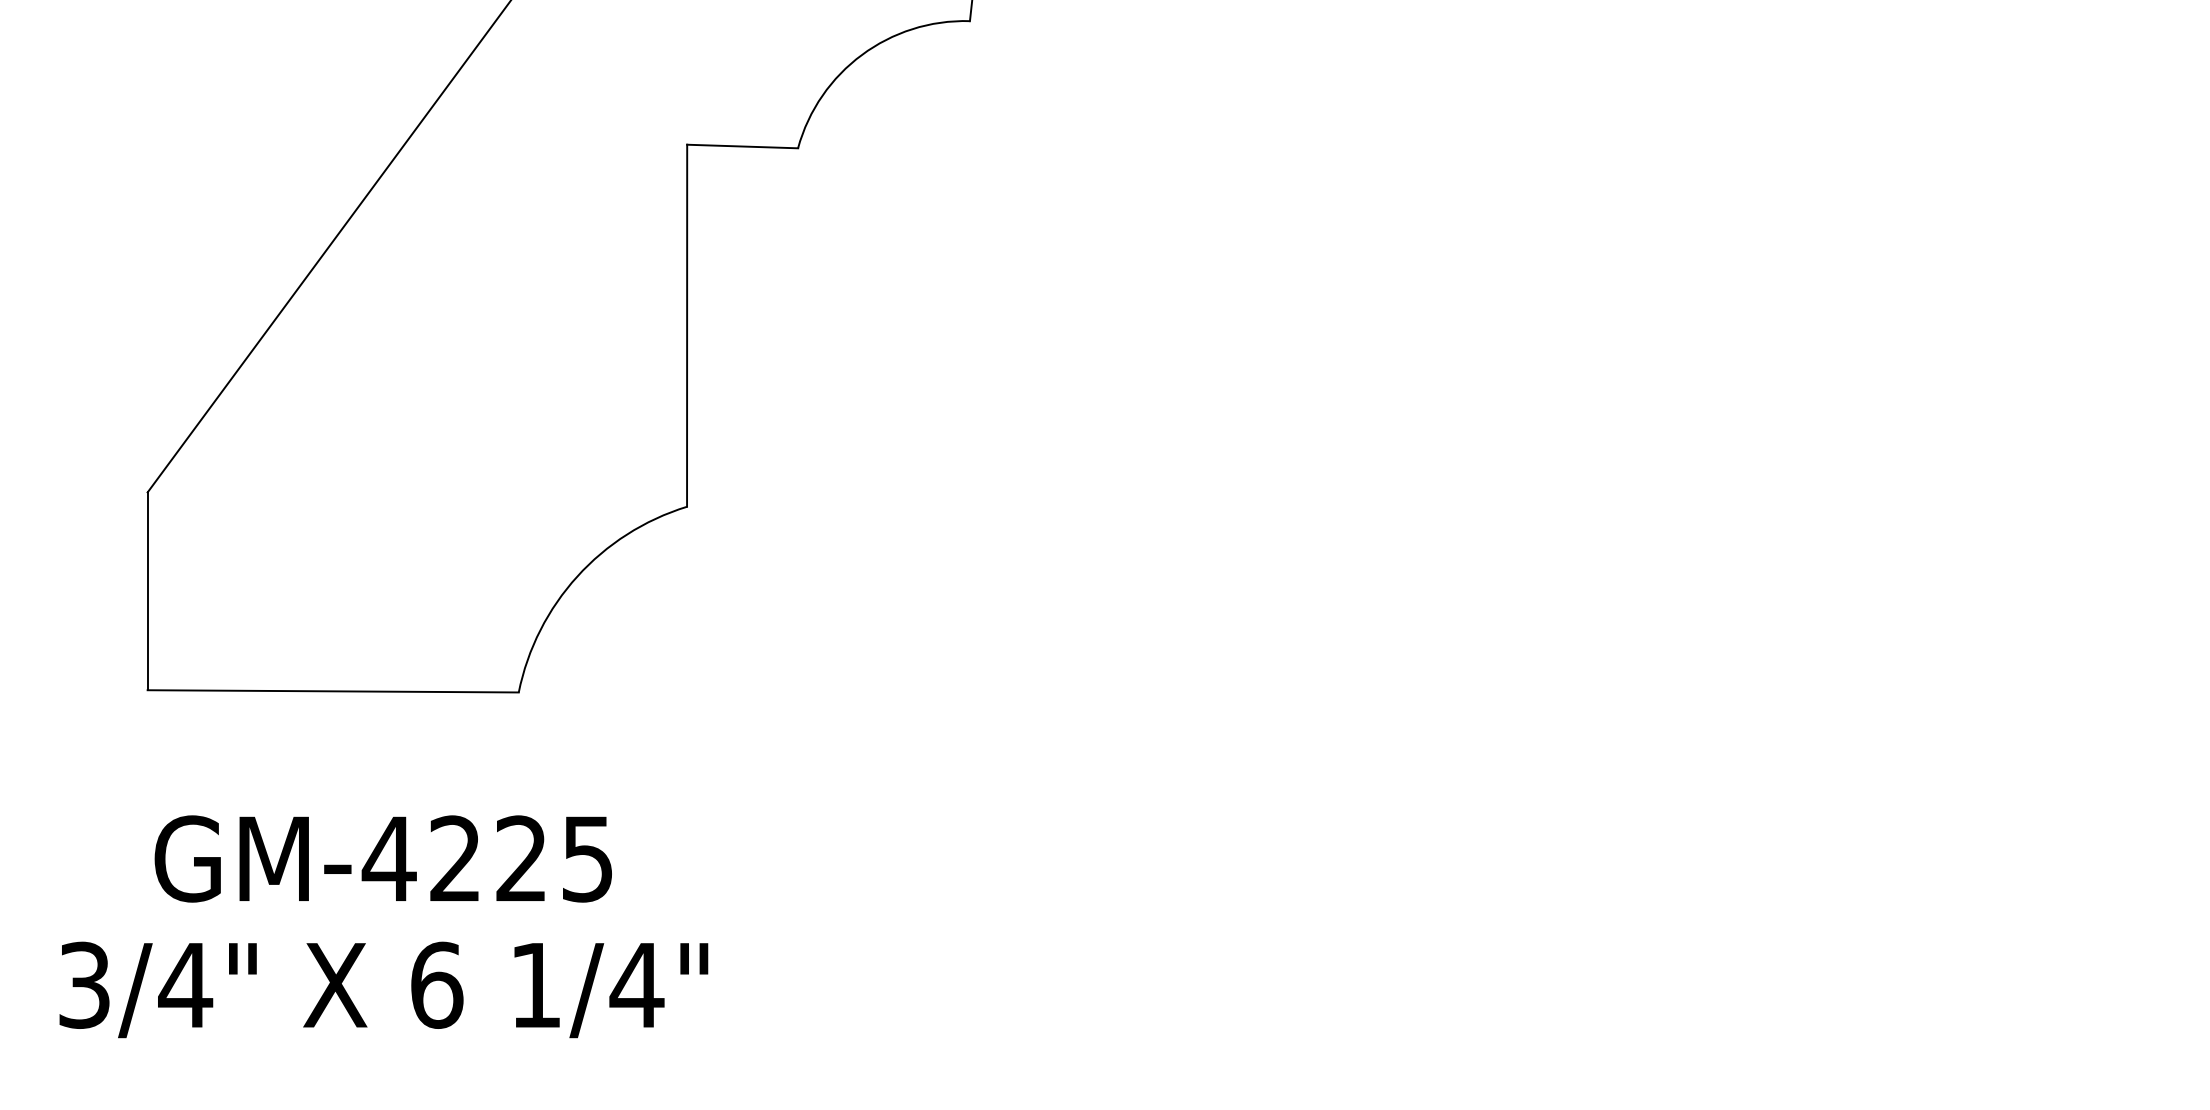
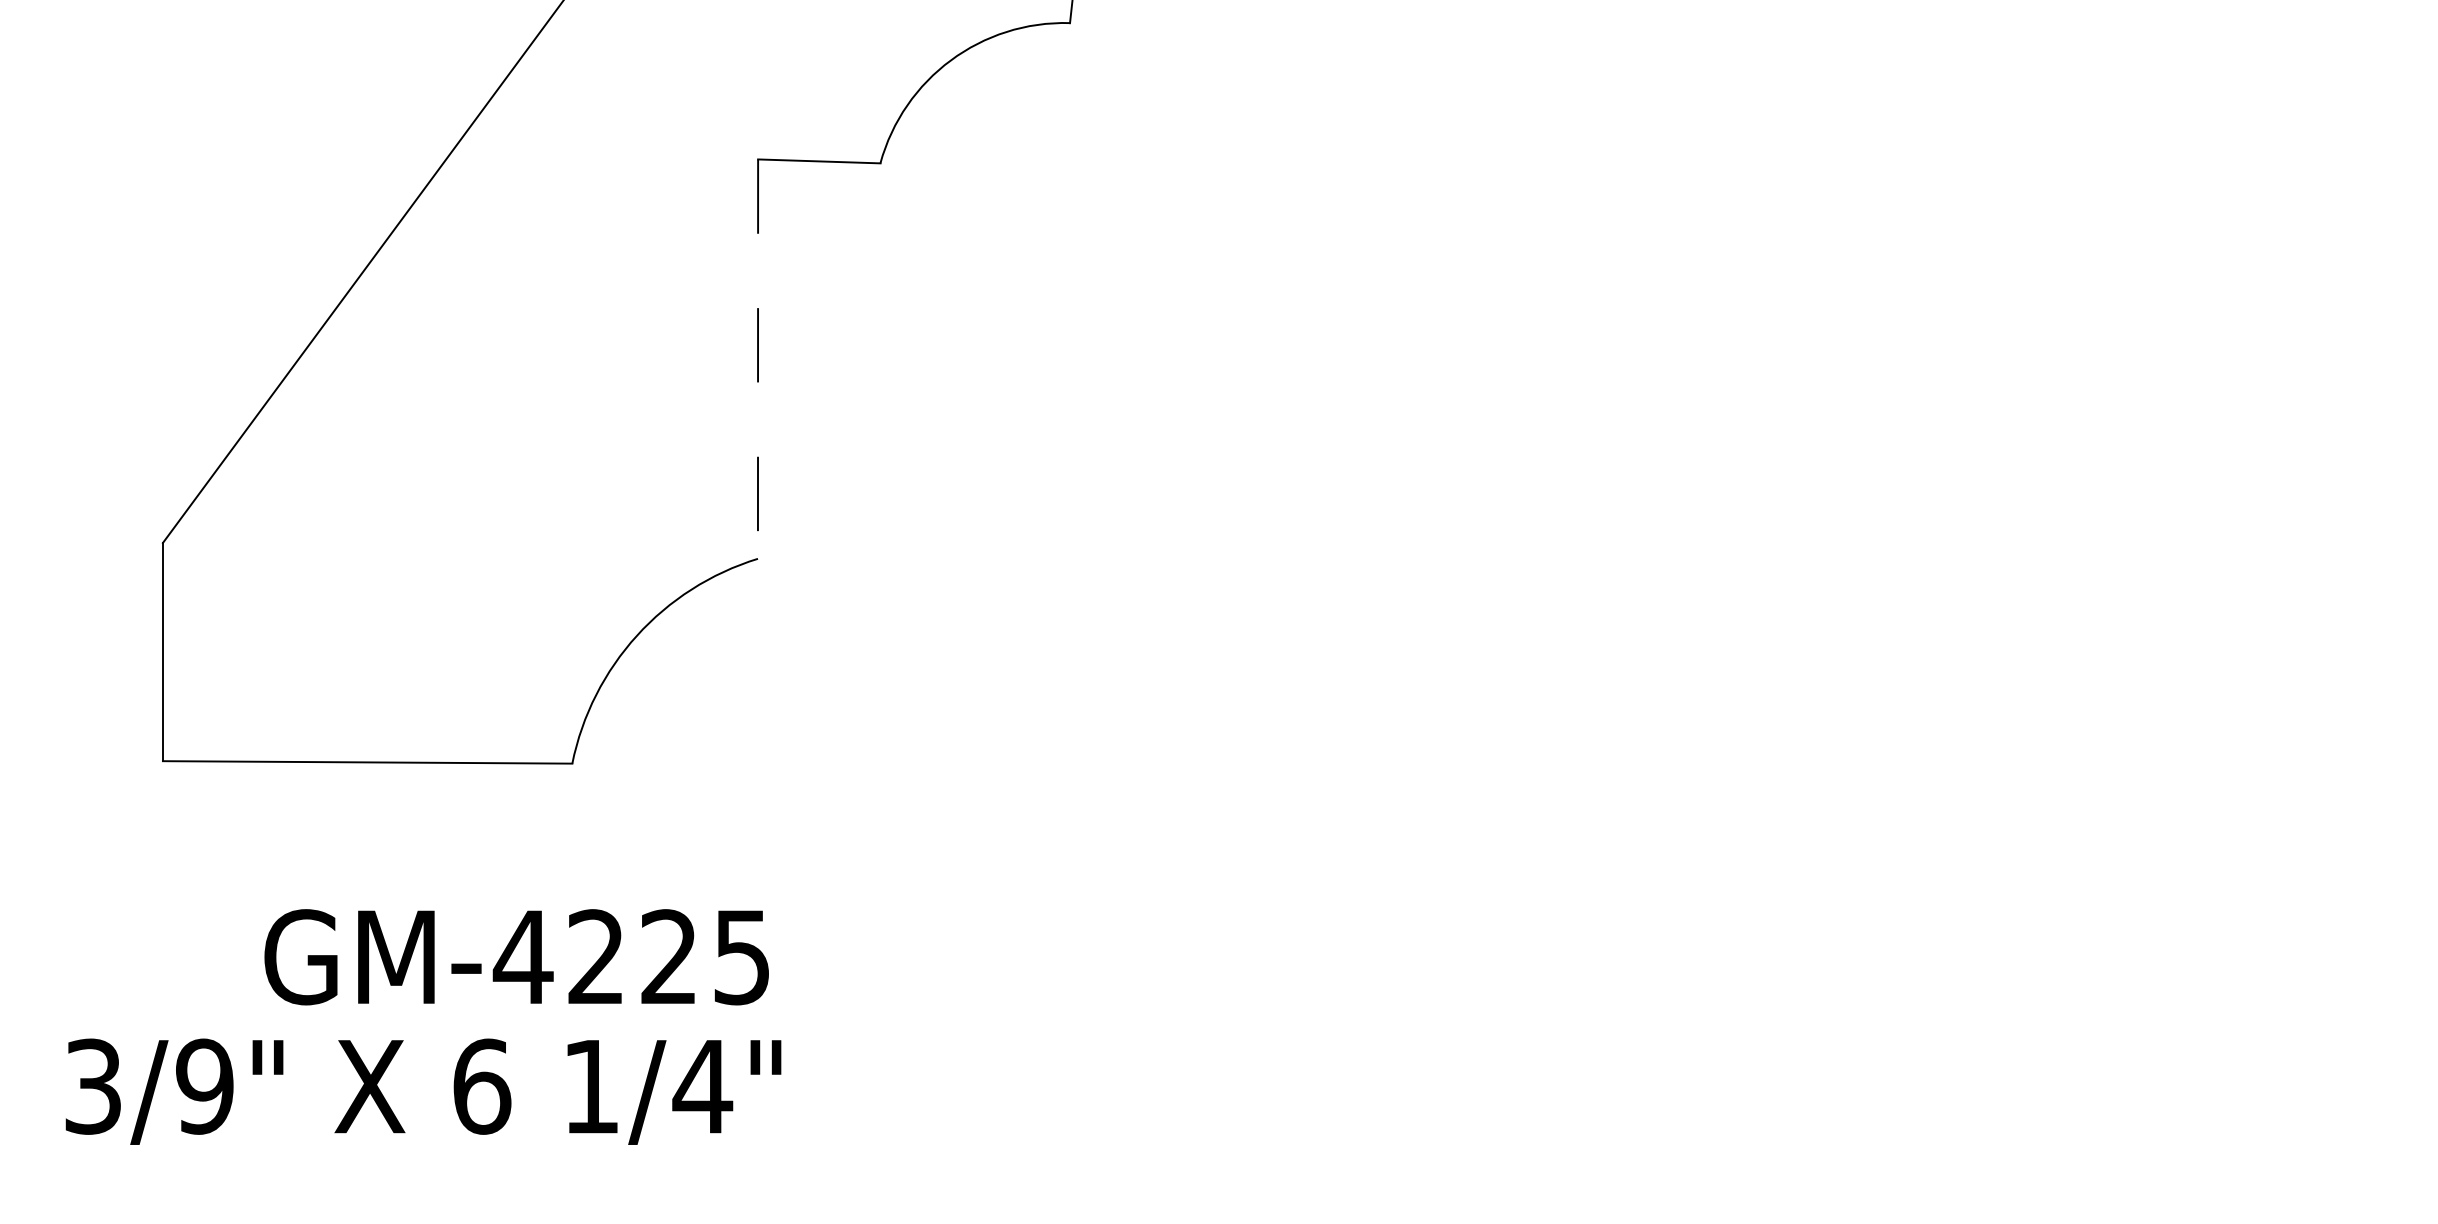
line: (687, 326) -> (758, 359), solid -> dashed
text: (382, 858) -> (515, 956), moved
text: (185, 984) -> (204, 1085), 3/4" -> 3/9"

